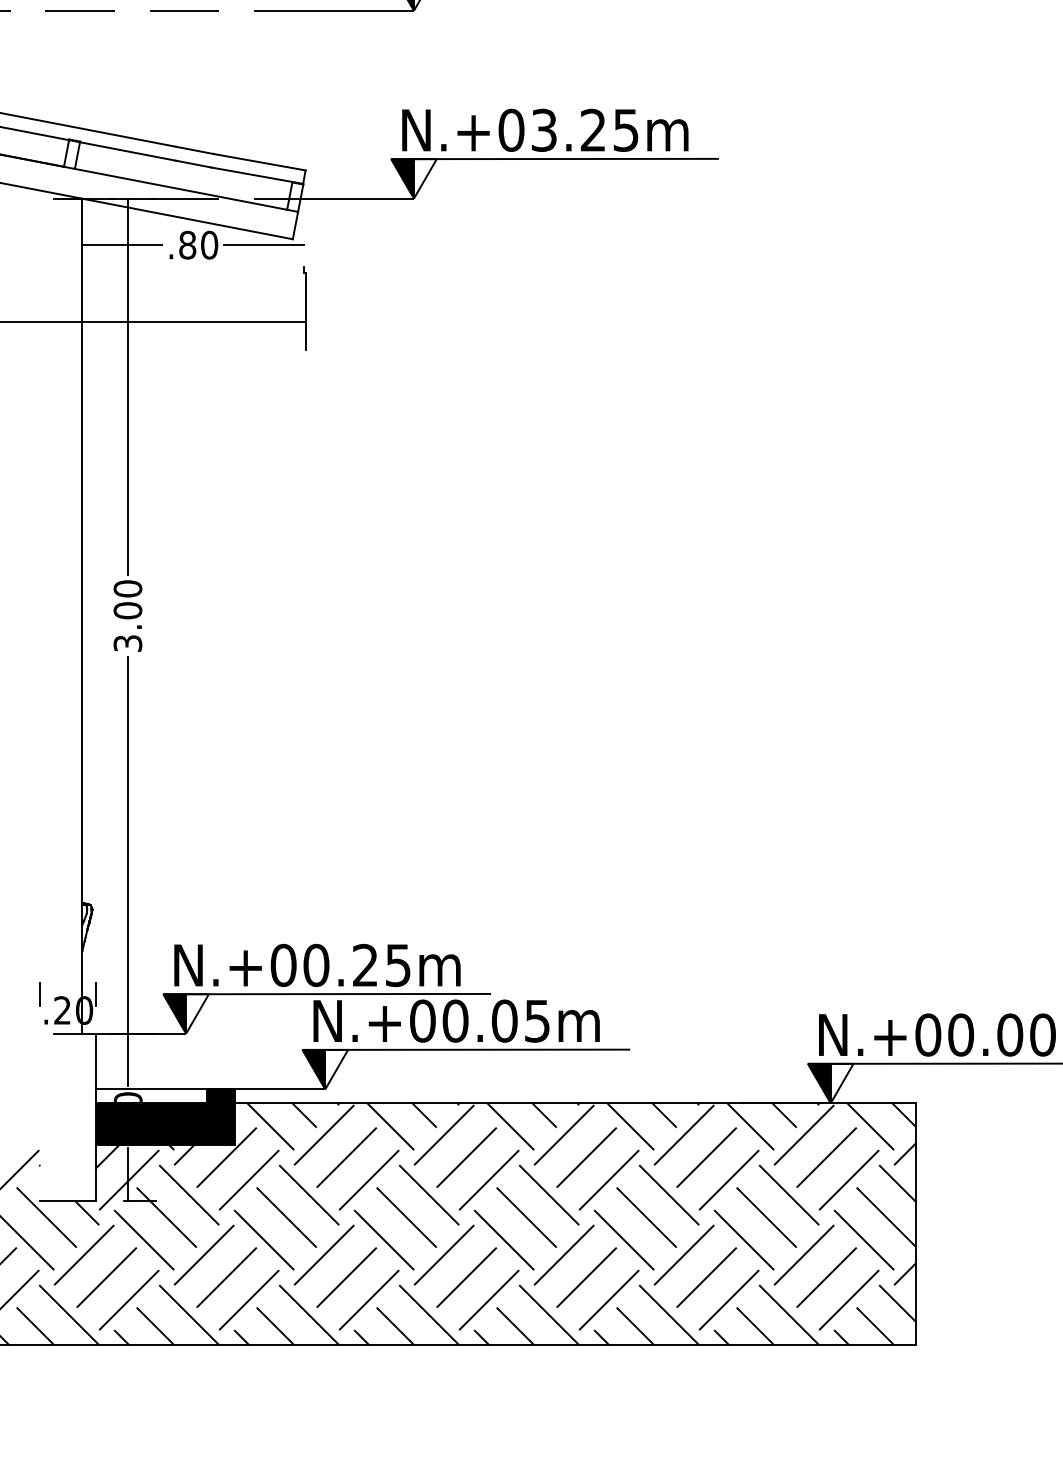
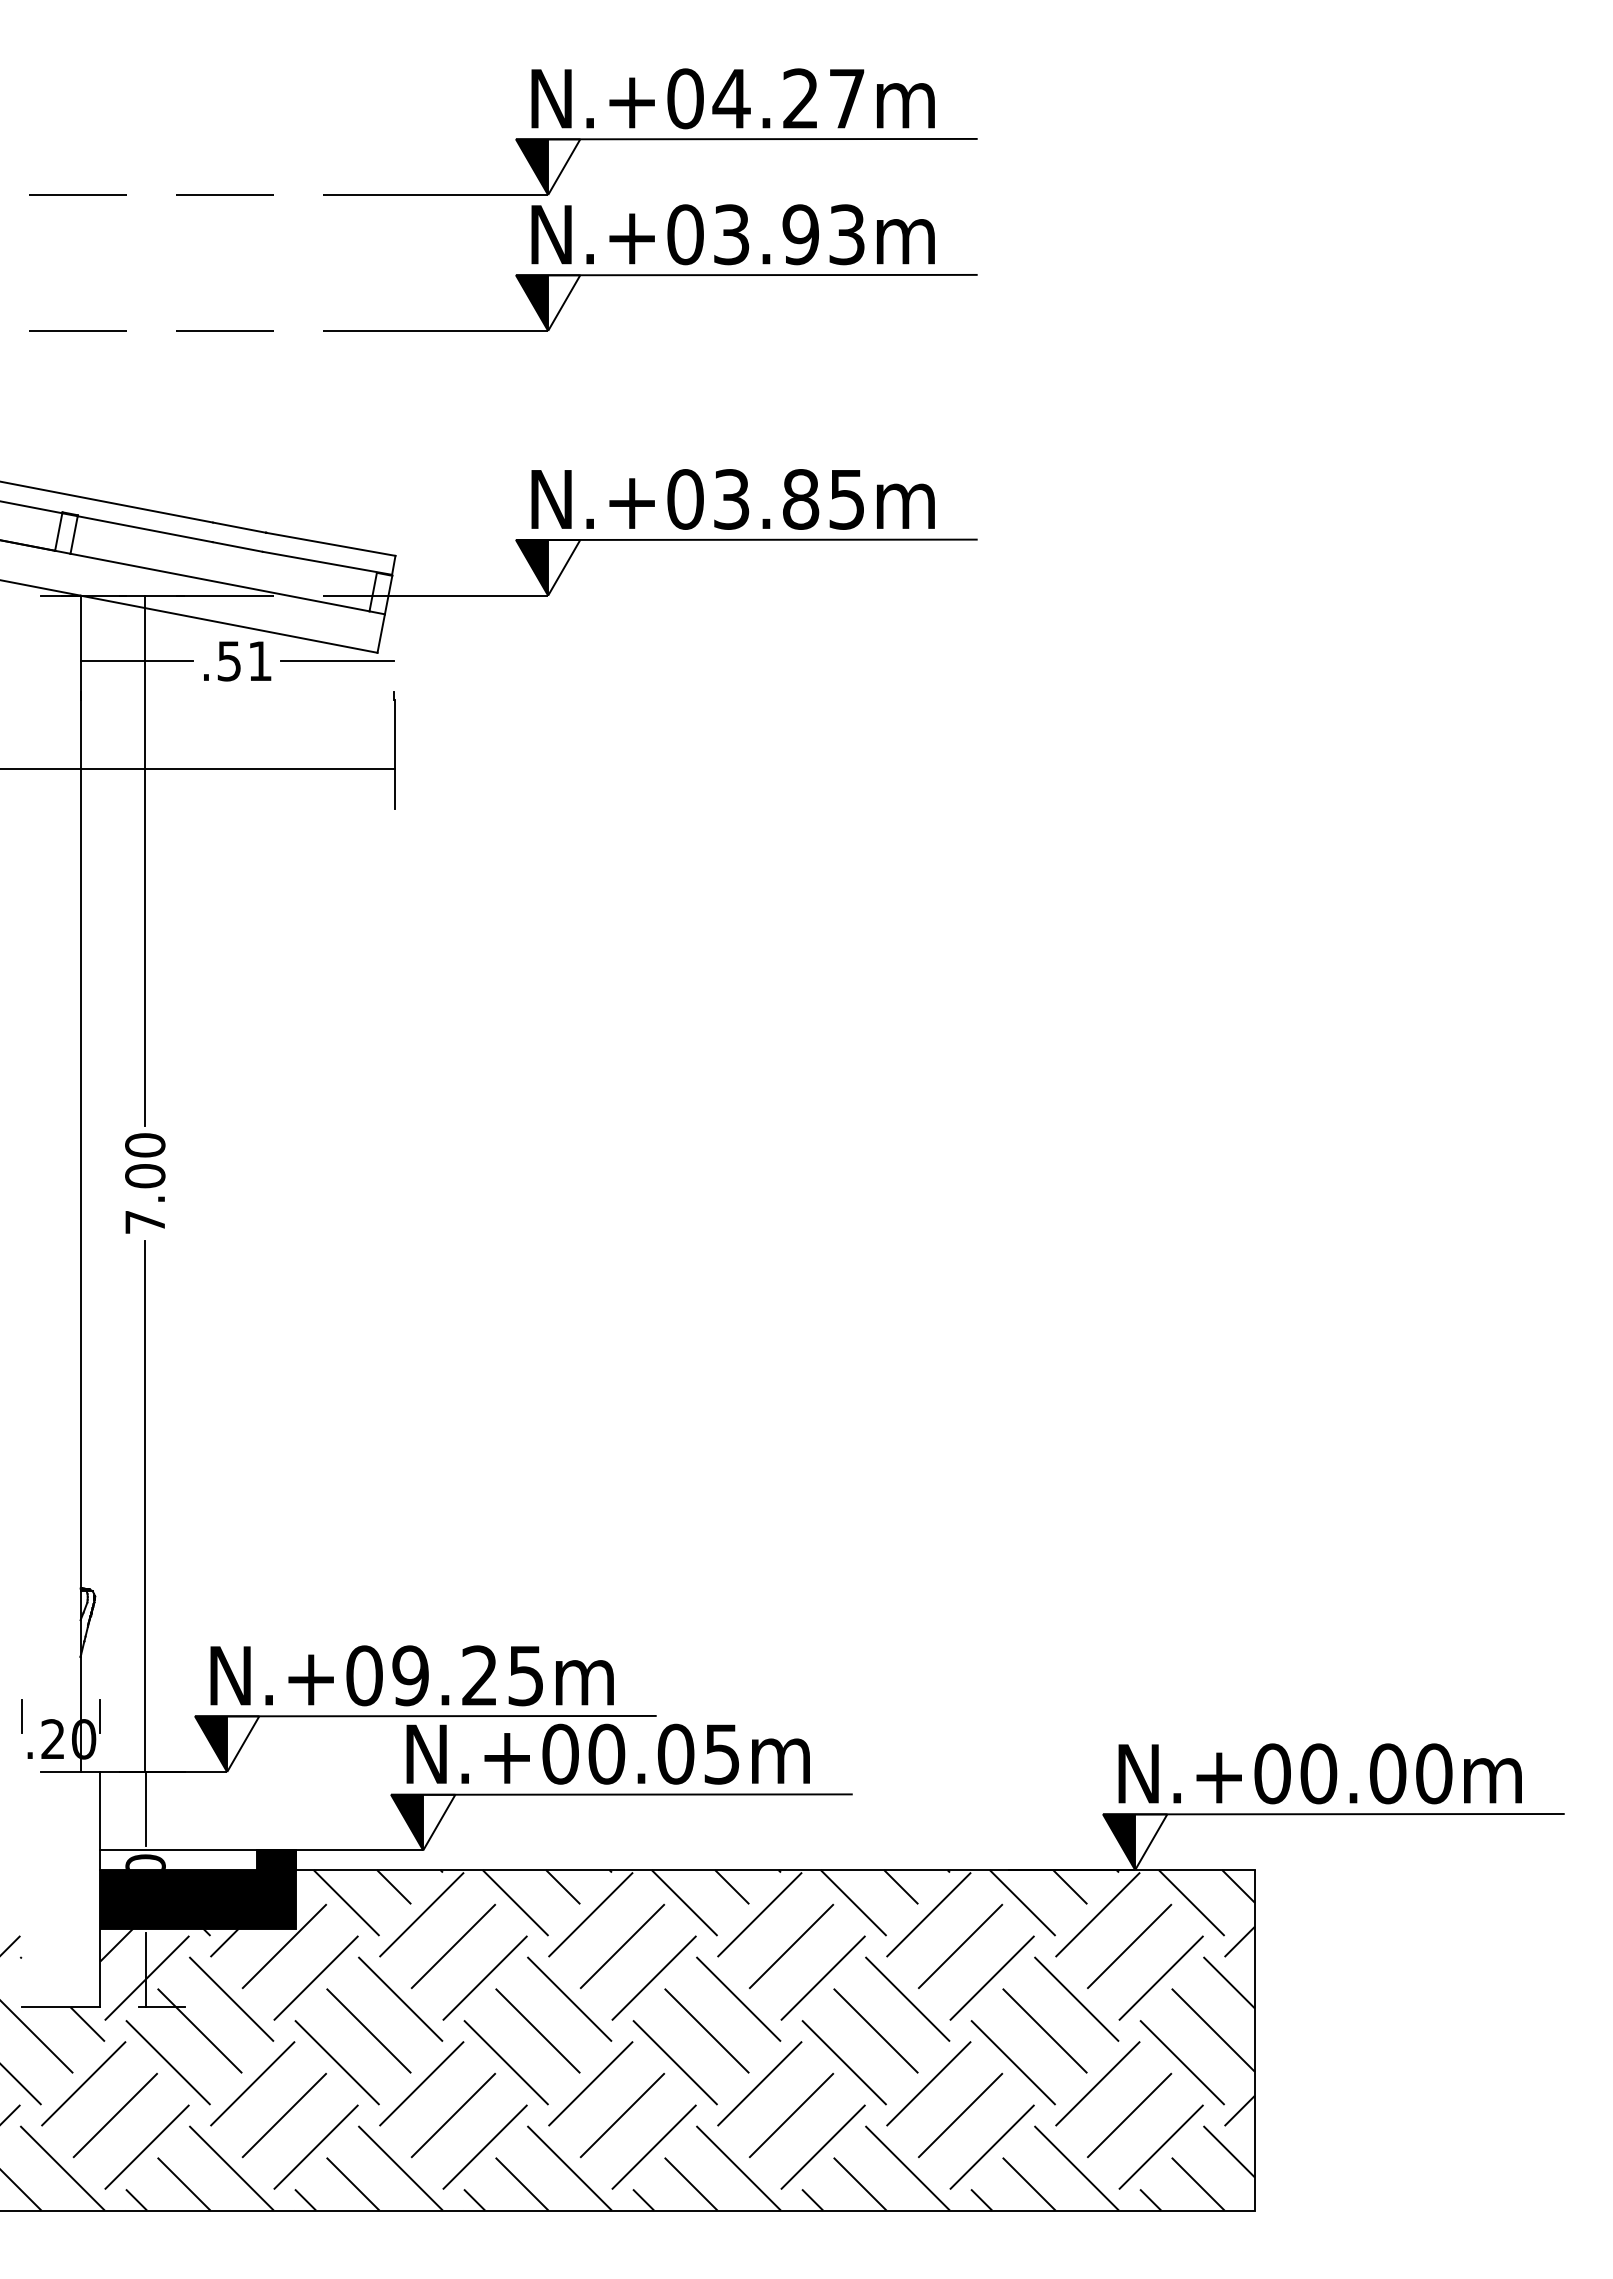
text: (593, 130) -> (801, 499), N.+03.25m -> N.+03.85m
text: (198, 245) -> (244, 661), .80 -> .51
text: (128, 642) -> (145, 1221), 3.00 -> 7.00
text: (316, 965) -> (410, 1675), N.+00.25m -> N.+09.25m

